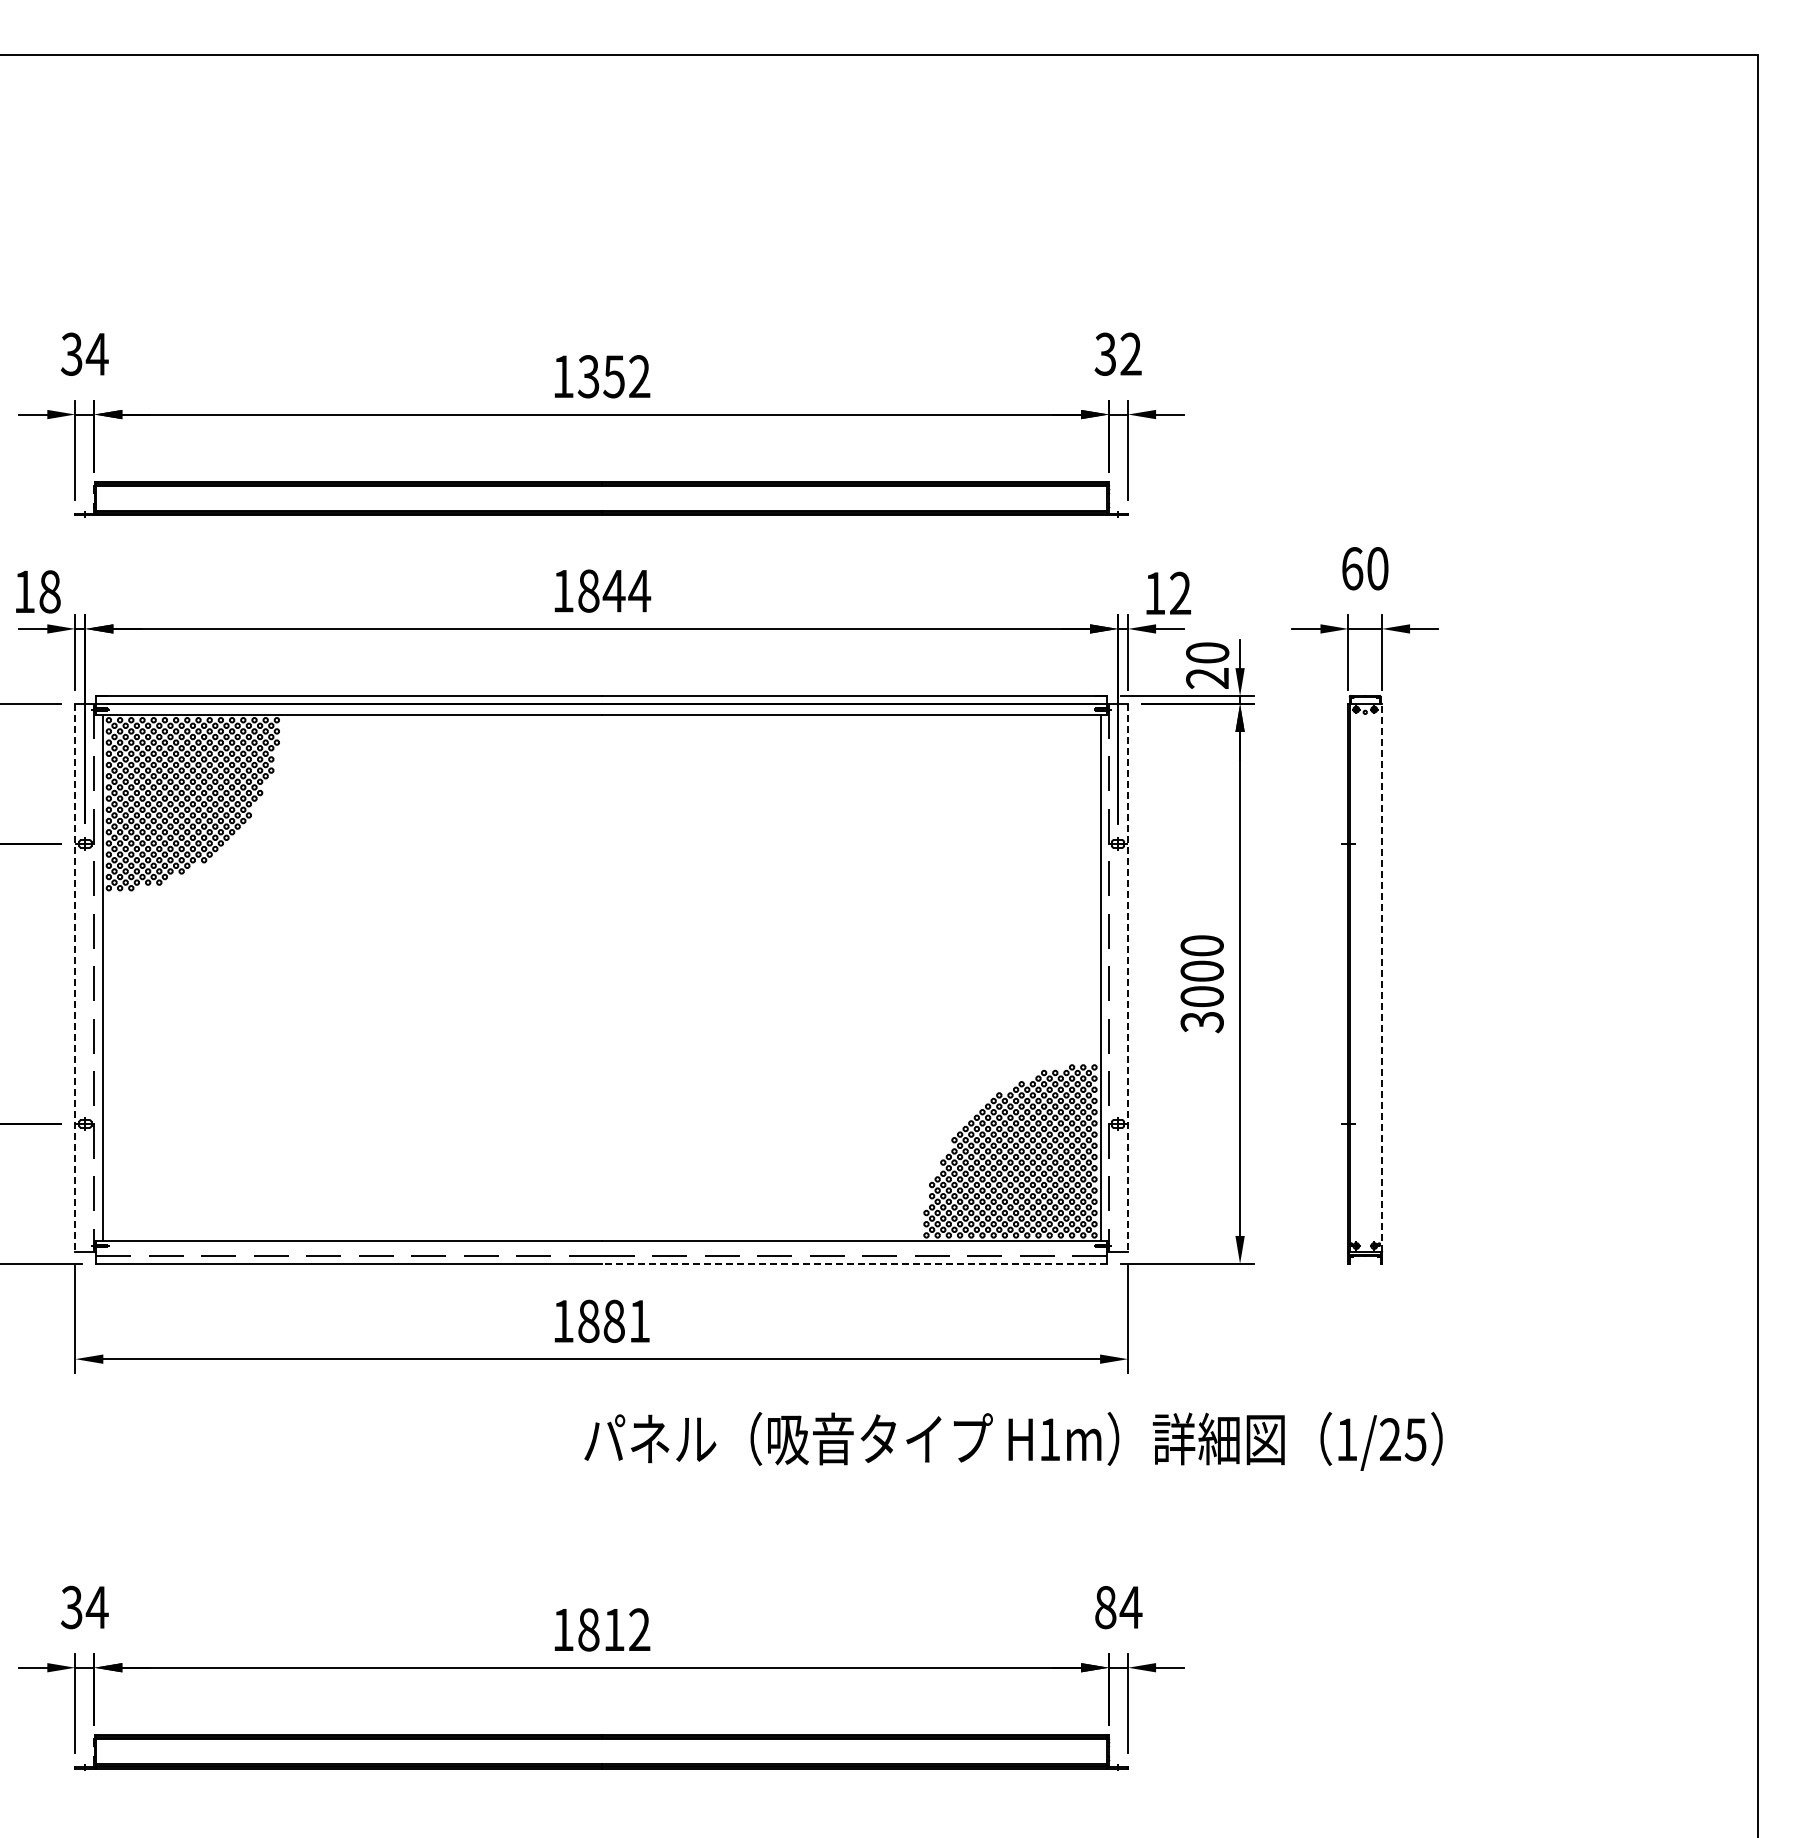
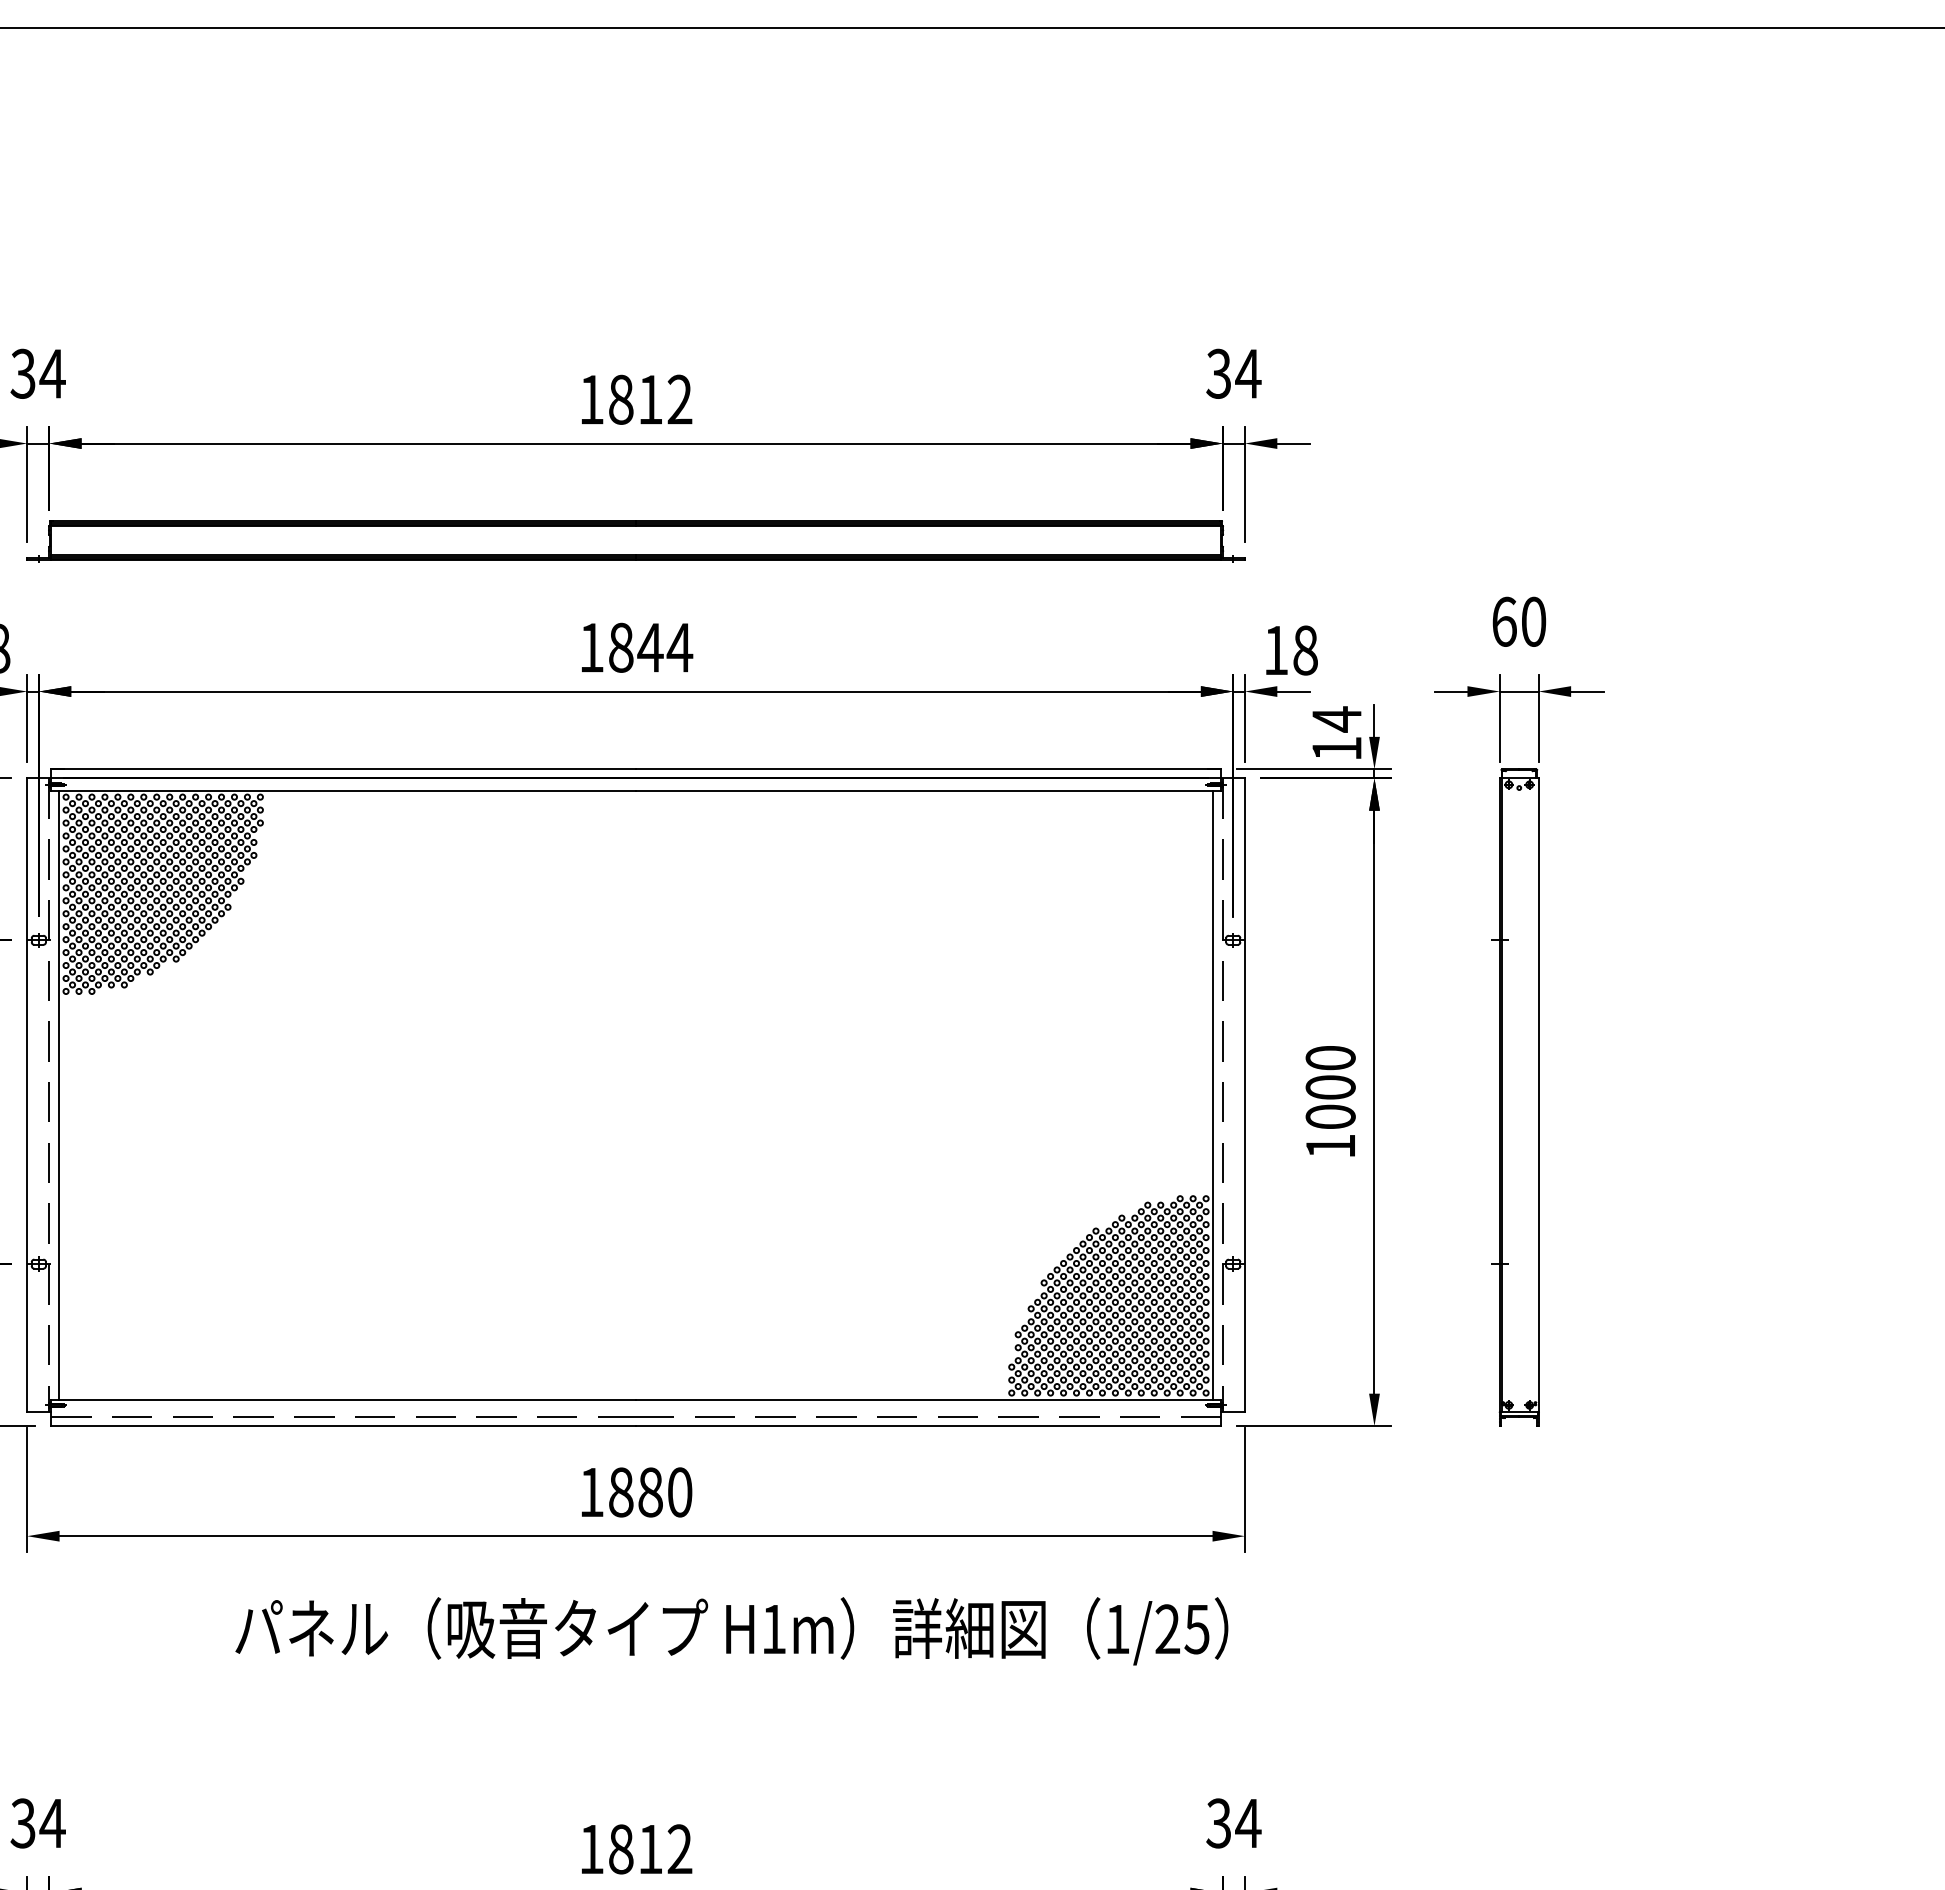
text: (1130, 353) -> (1247, 372), 32 -> 34
text: (600, 376) -> (634, 399), 1352 -> 1812
text: (1180, 593) -> (1305, 650), 12 -> 18
text: (1207, 664) -> (1336, 732), 20 -> 14
line: (75, 977) -> (27, 1094), dashed -> solid
line: (1128, 977) -> (1245, 1094), dashed -> solid
line: (1382, 977) -> (1539, 1094), dashed -> solid
text: (1201, 1022) -> (1329, 1146), 3000 -> 1000
line: (854, 1263) -> (928, 1425), dashed -> solid
text: (639, 1320) -> (679, 1491), 1881 -> 1880
text: (1013, 1441) -> (731, 1631), moved
text: (1105, 1607) -> (1218, 1823), 84 -> 34

